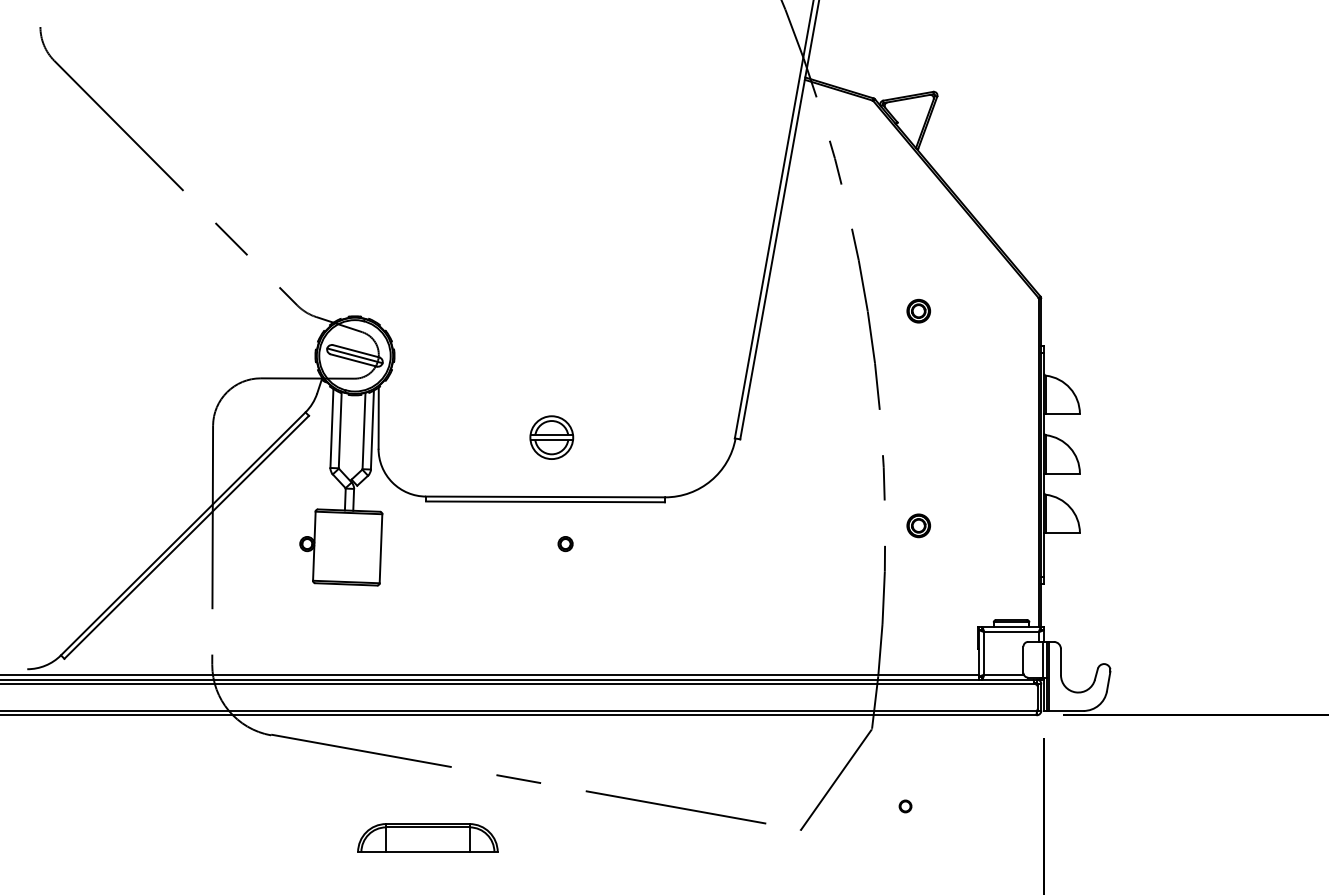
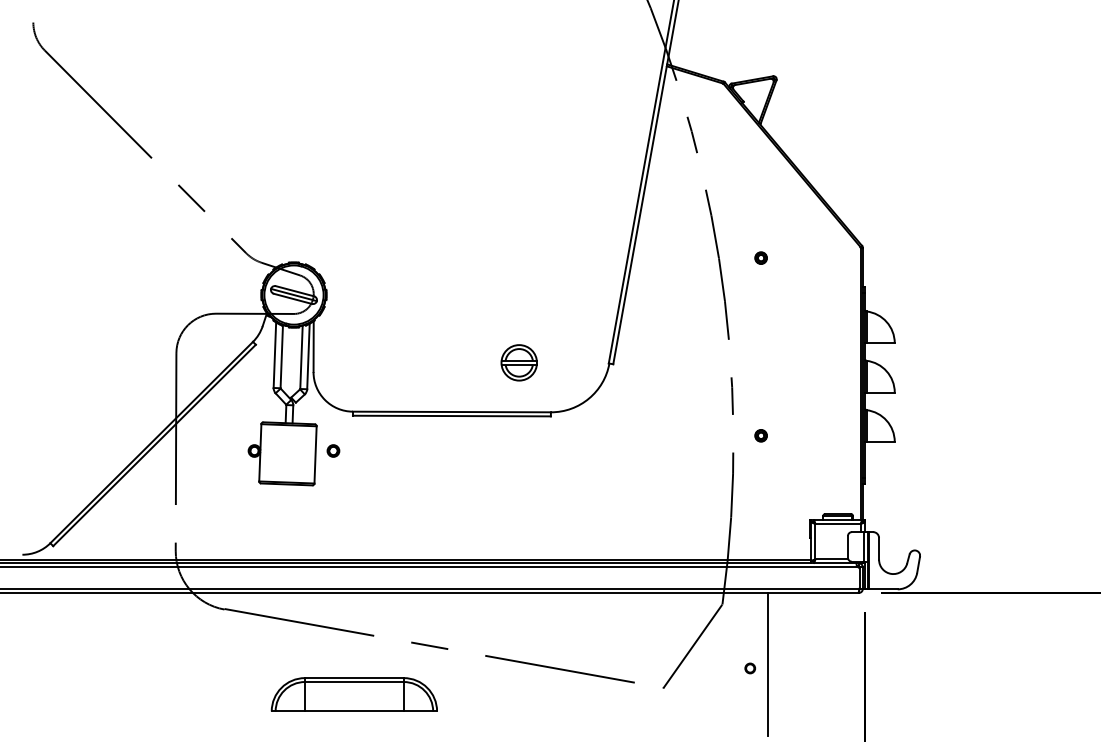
part: (918, 311) -> (760, 258), size x0.62
part: (551, 437) -> (519, 362), moved
part: (918, 525) -> (760, 435), size x0.62
part: (565, 544) -> (333, 451), moved
line: (926, 801) -> (767, 664), added
part: (427, 837) -> (354, 694), size x1.43

